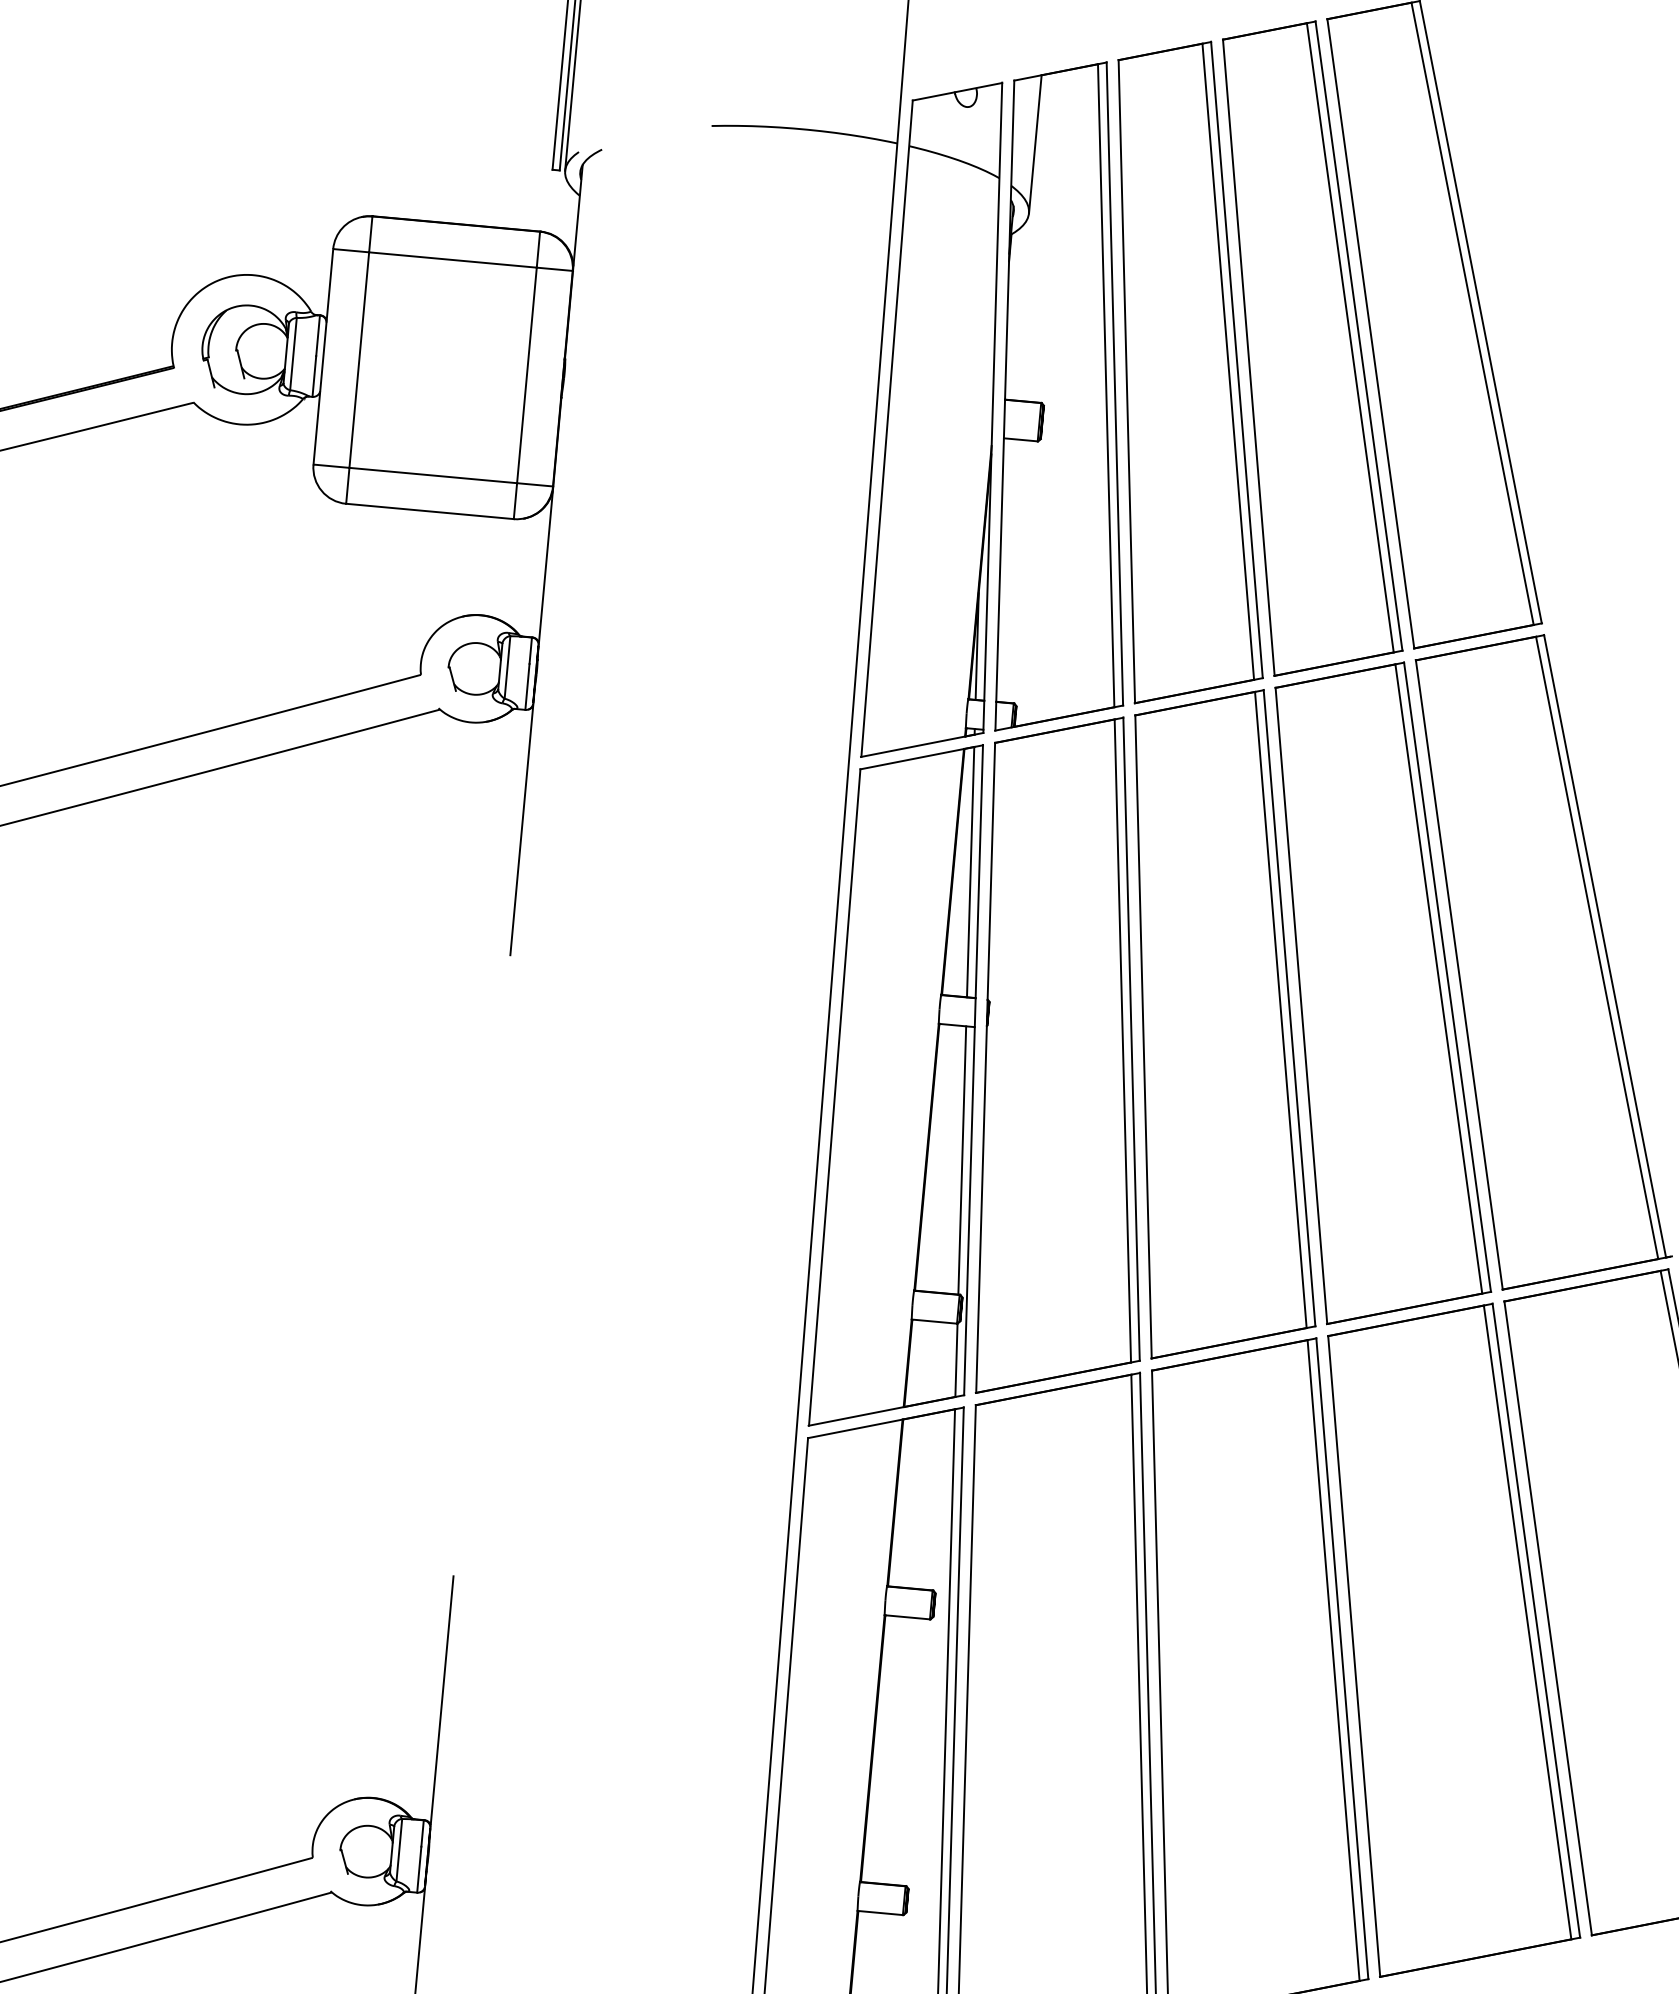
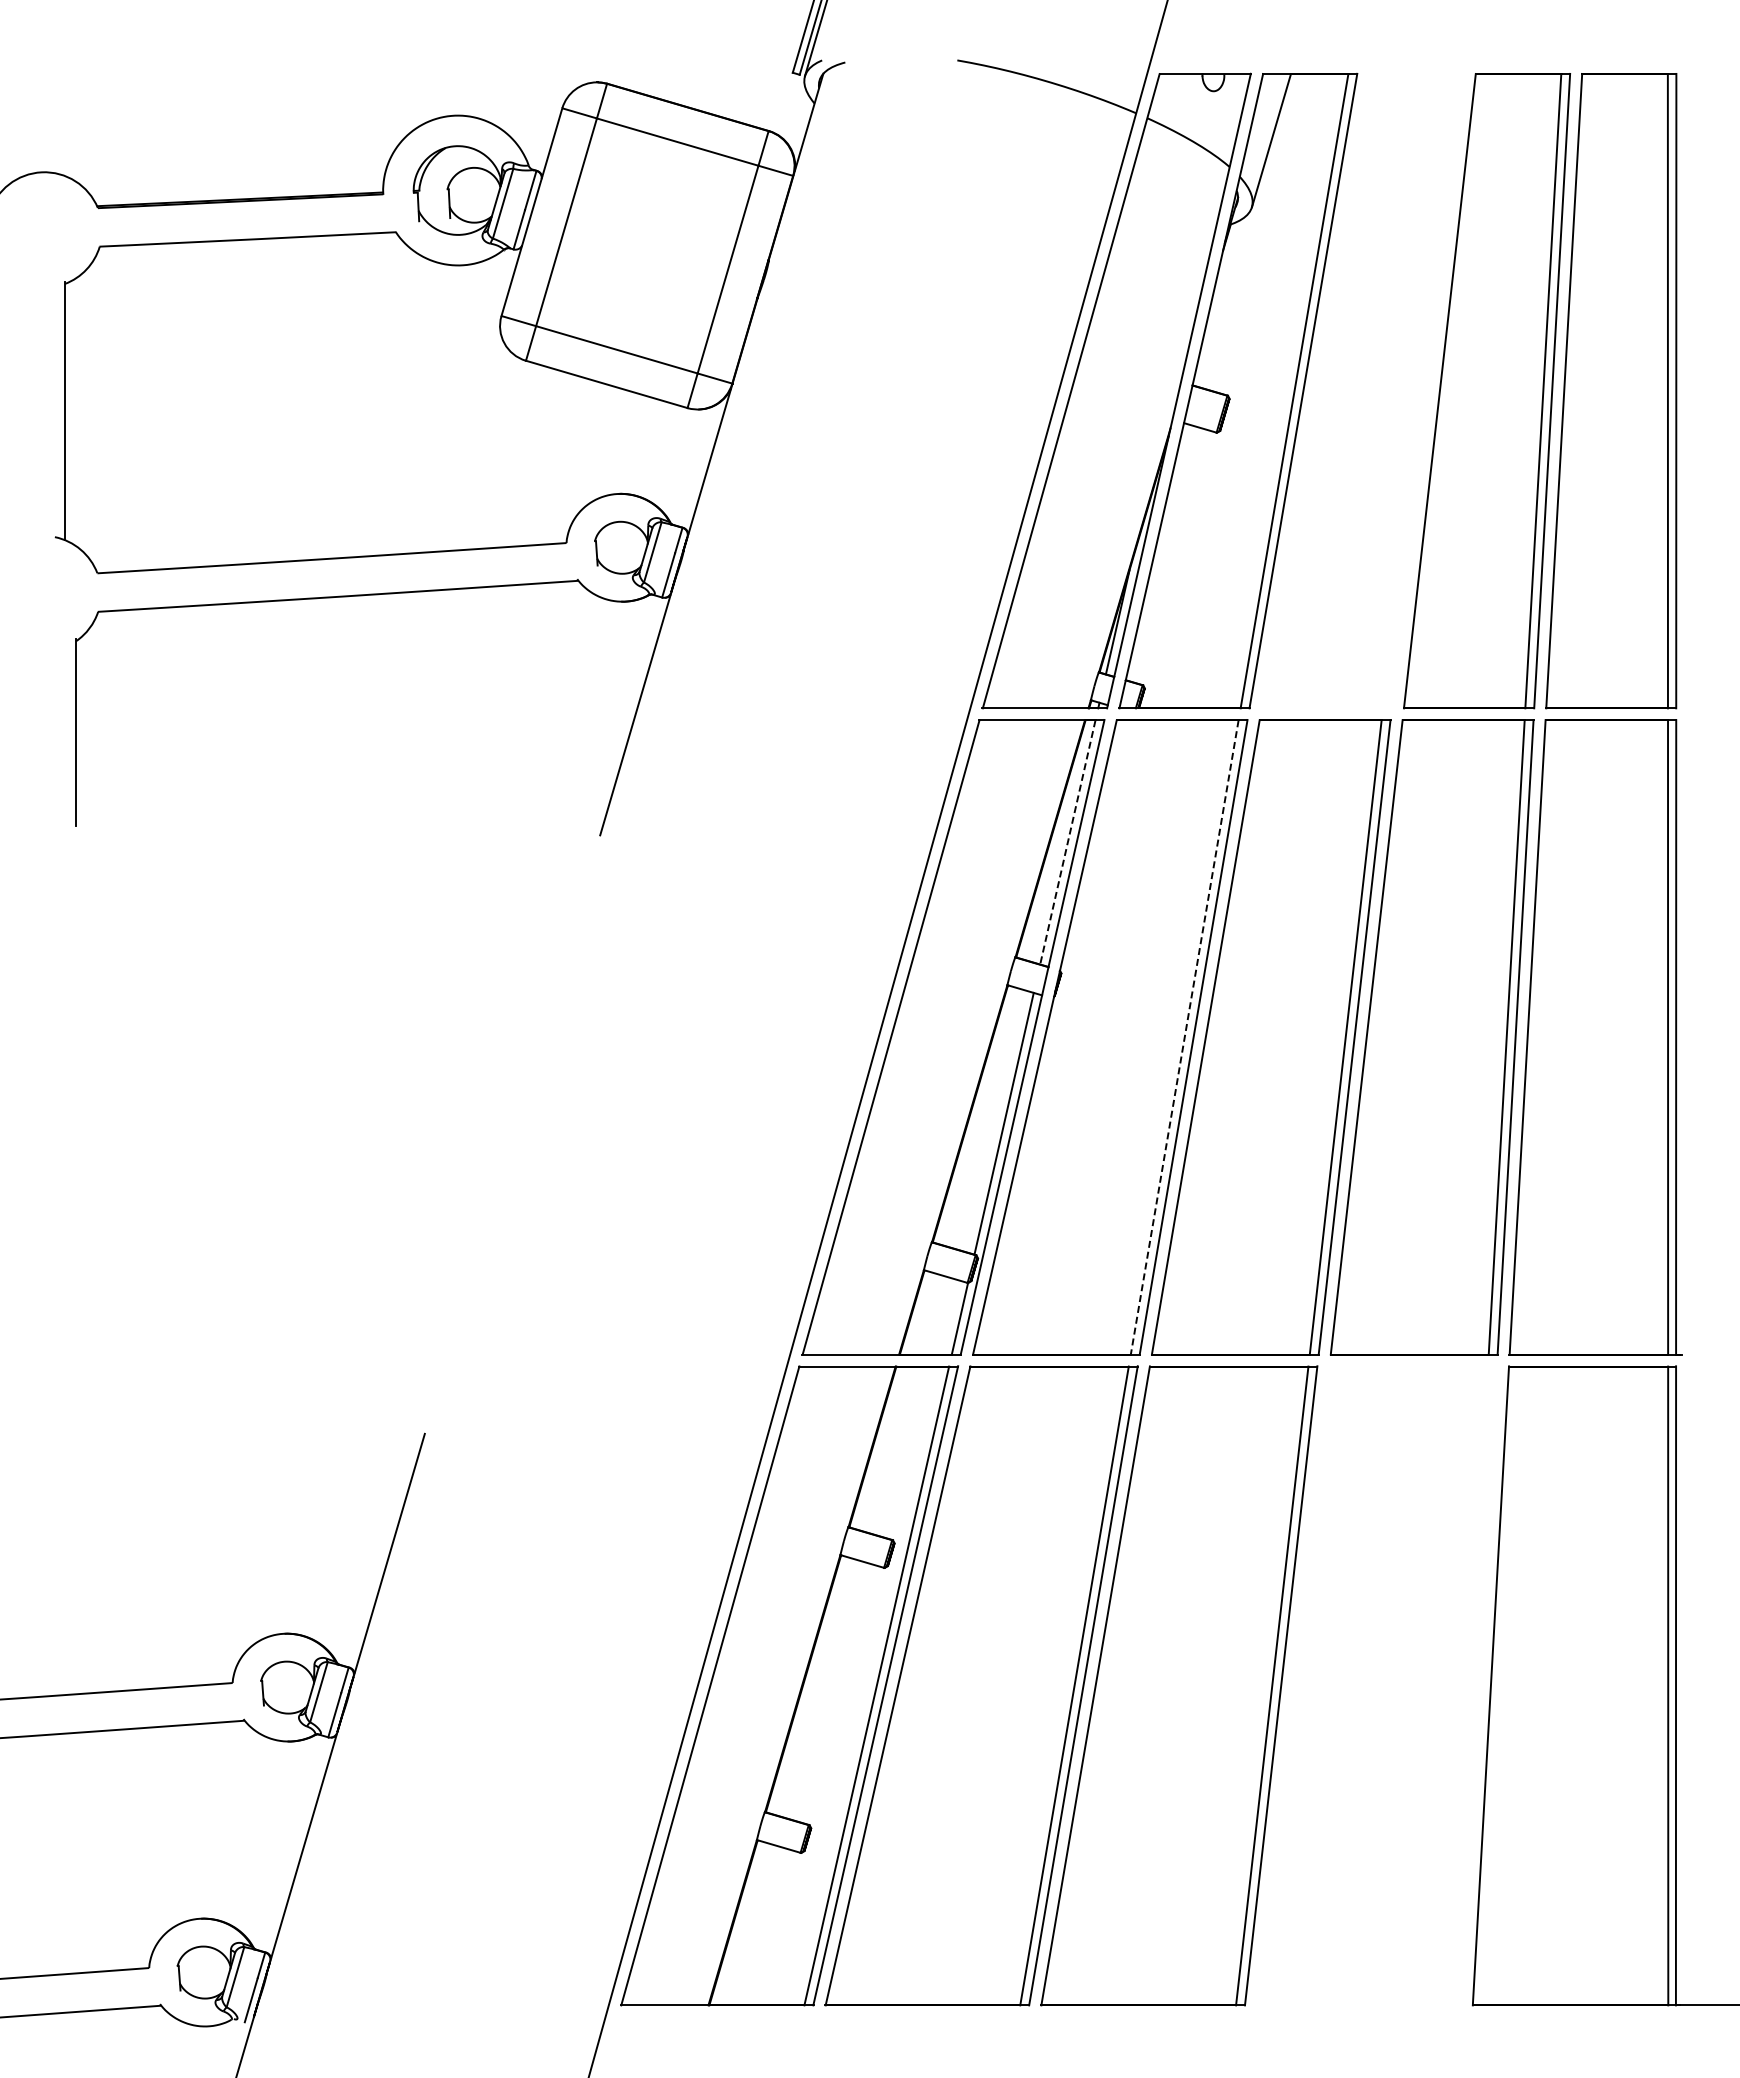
part: (1172, 371) -> (1362, 390), removed
line: (970, 872) -> (1067, 842), solid -> dashed
line: (1122, 1041) -> (1184, 1037), solid -> dashed
part: (1435, 1639) -> (1376, 1685), removed

